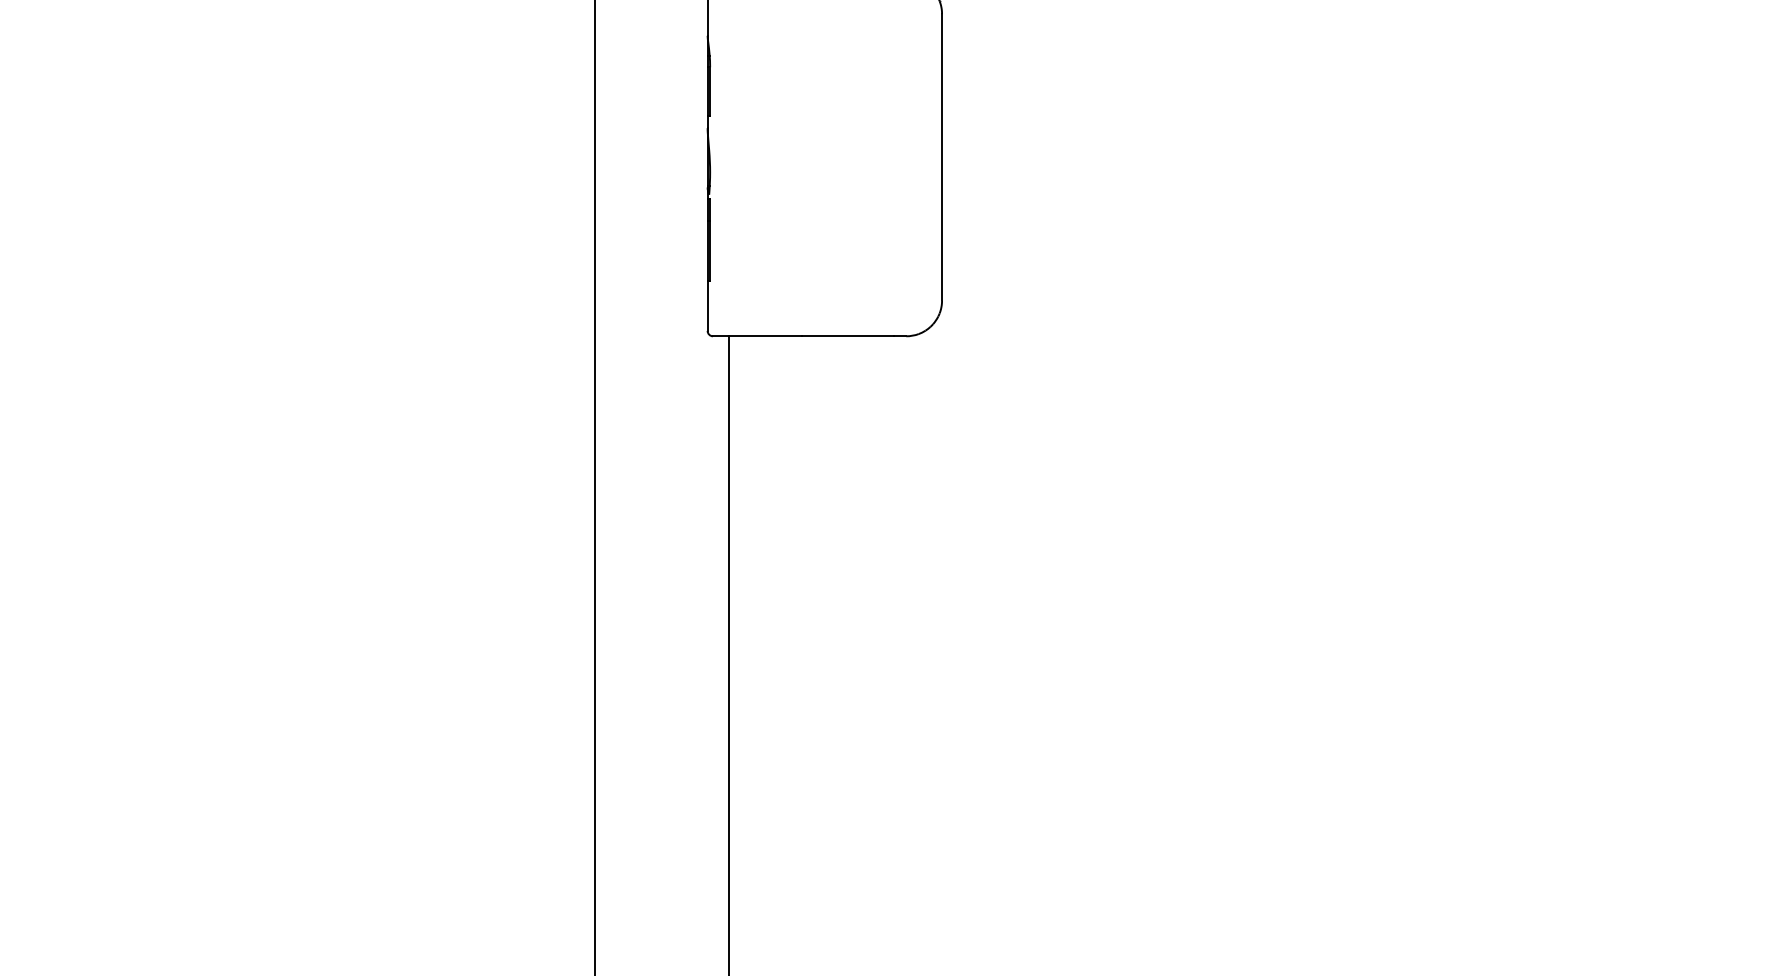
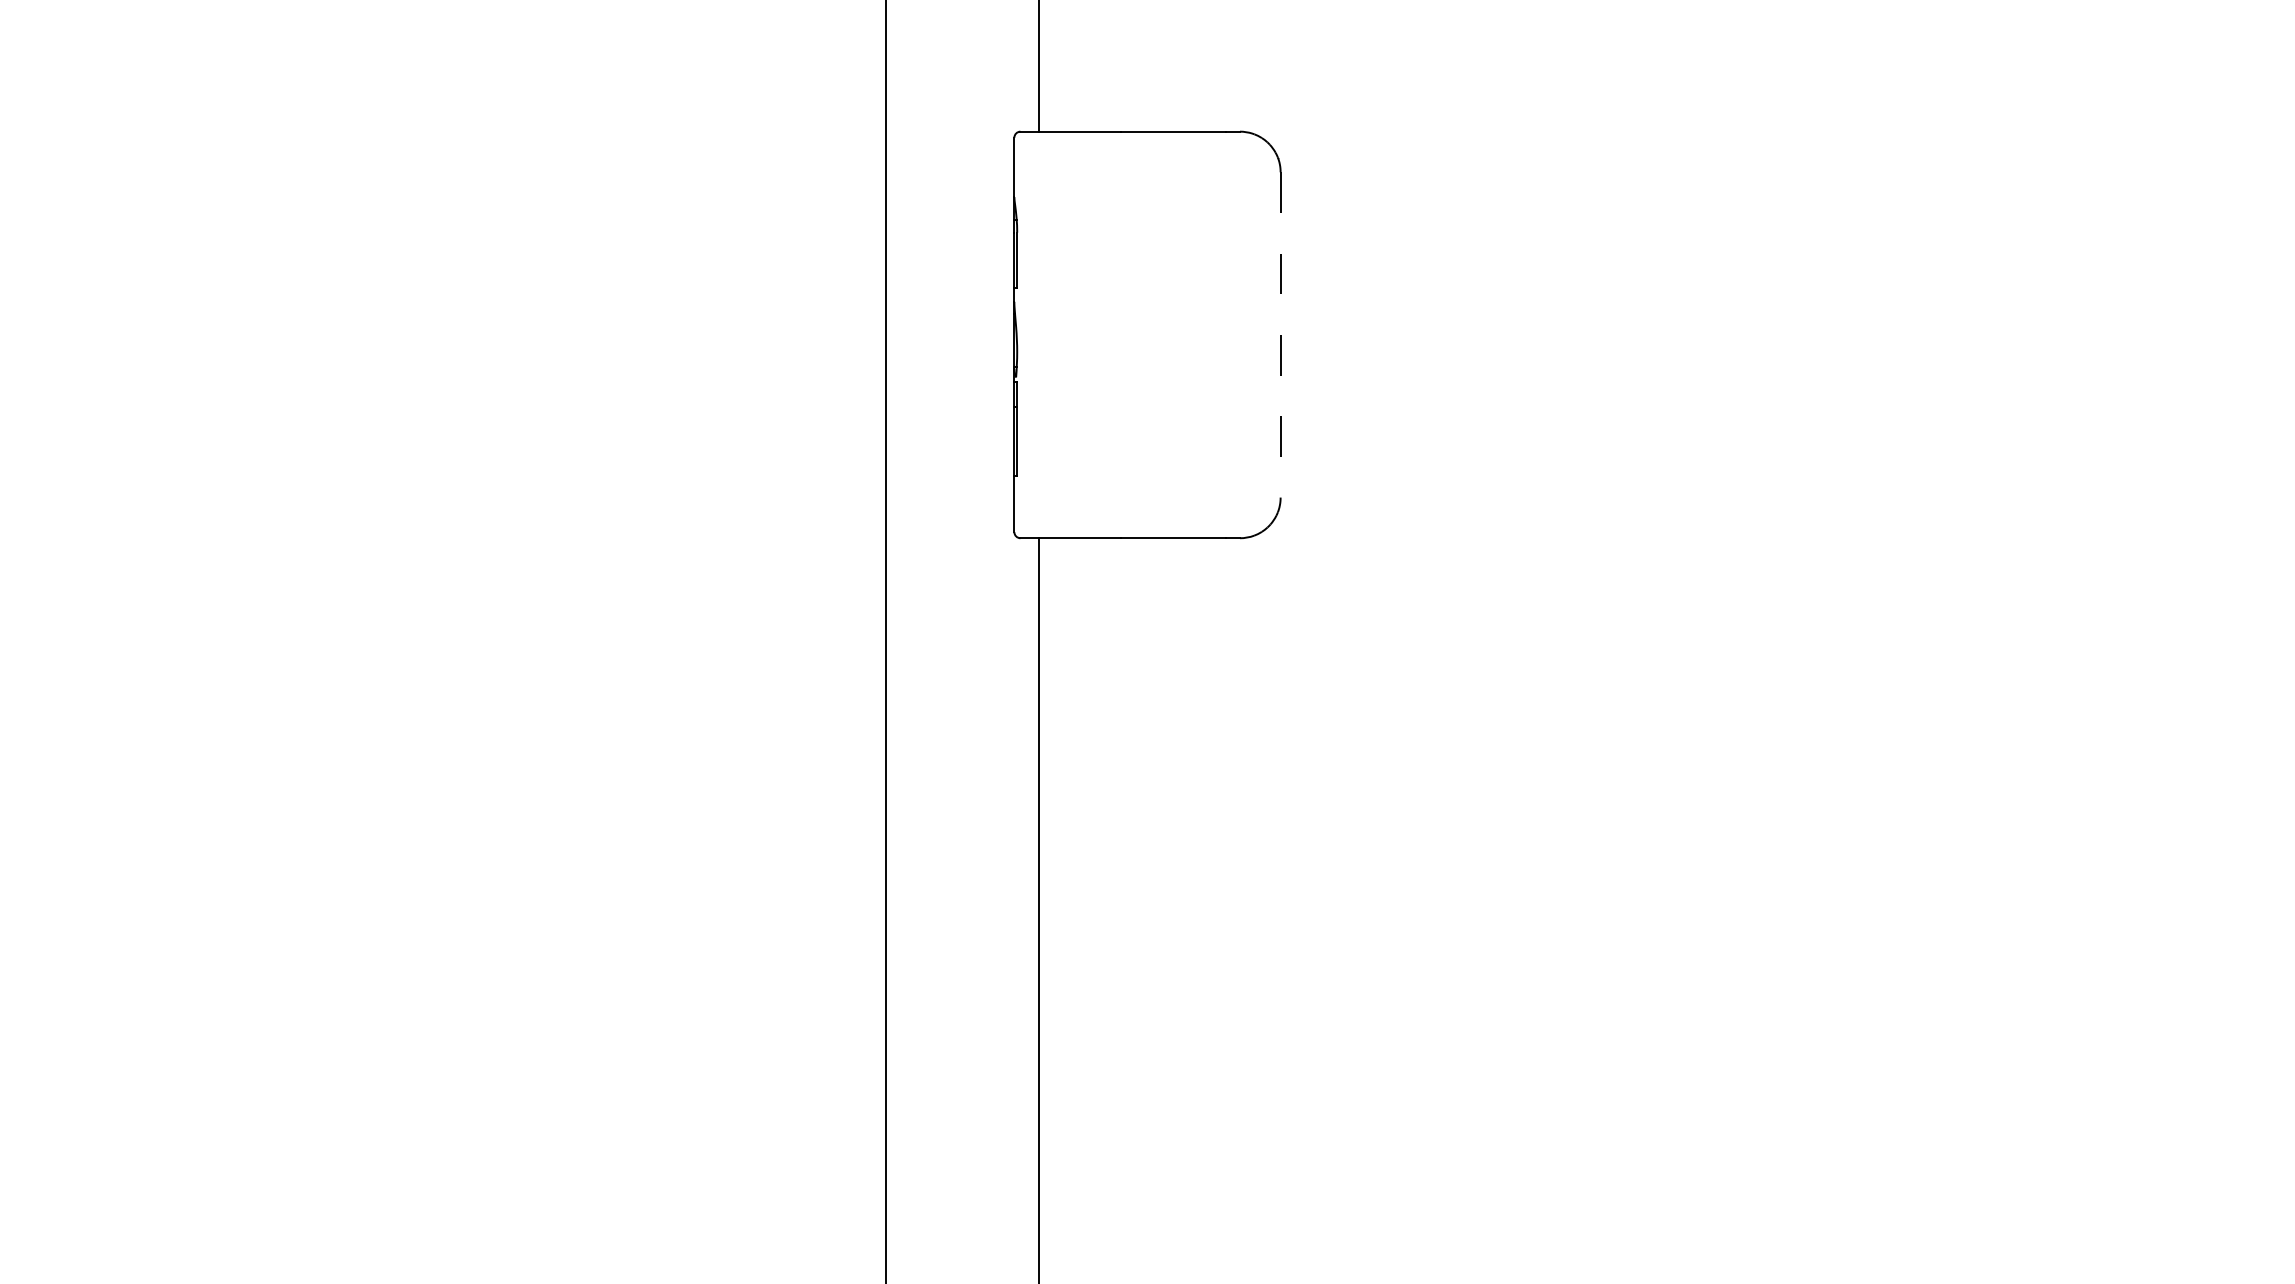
line: (941, 156) -> (1280, 334), solid -> dashed

